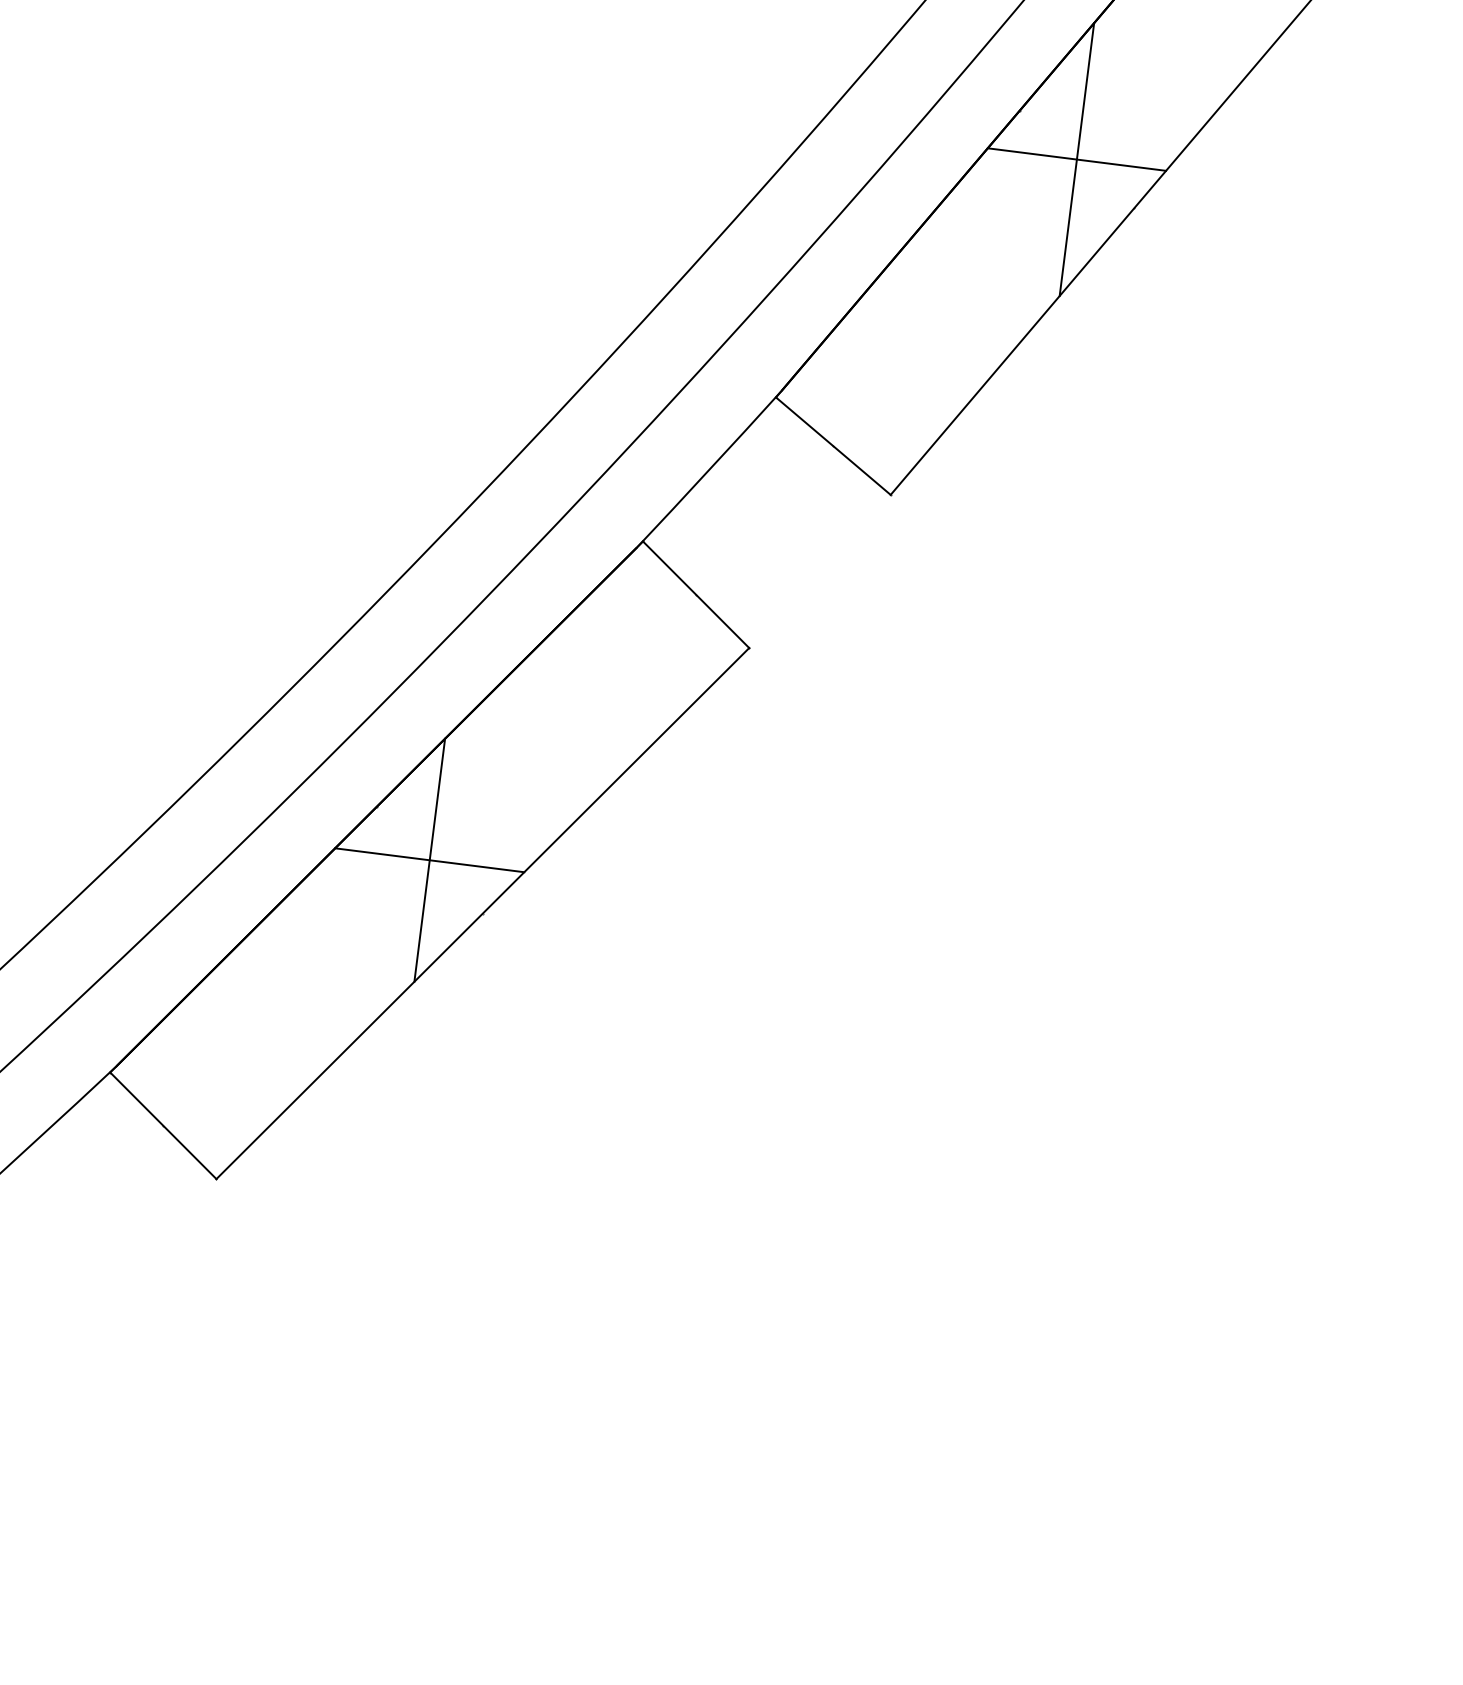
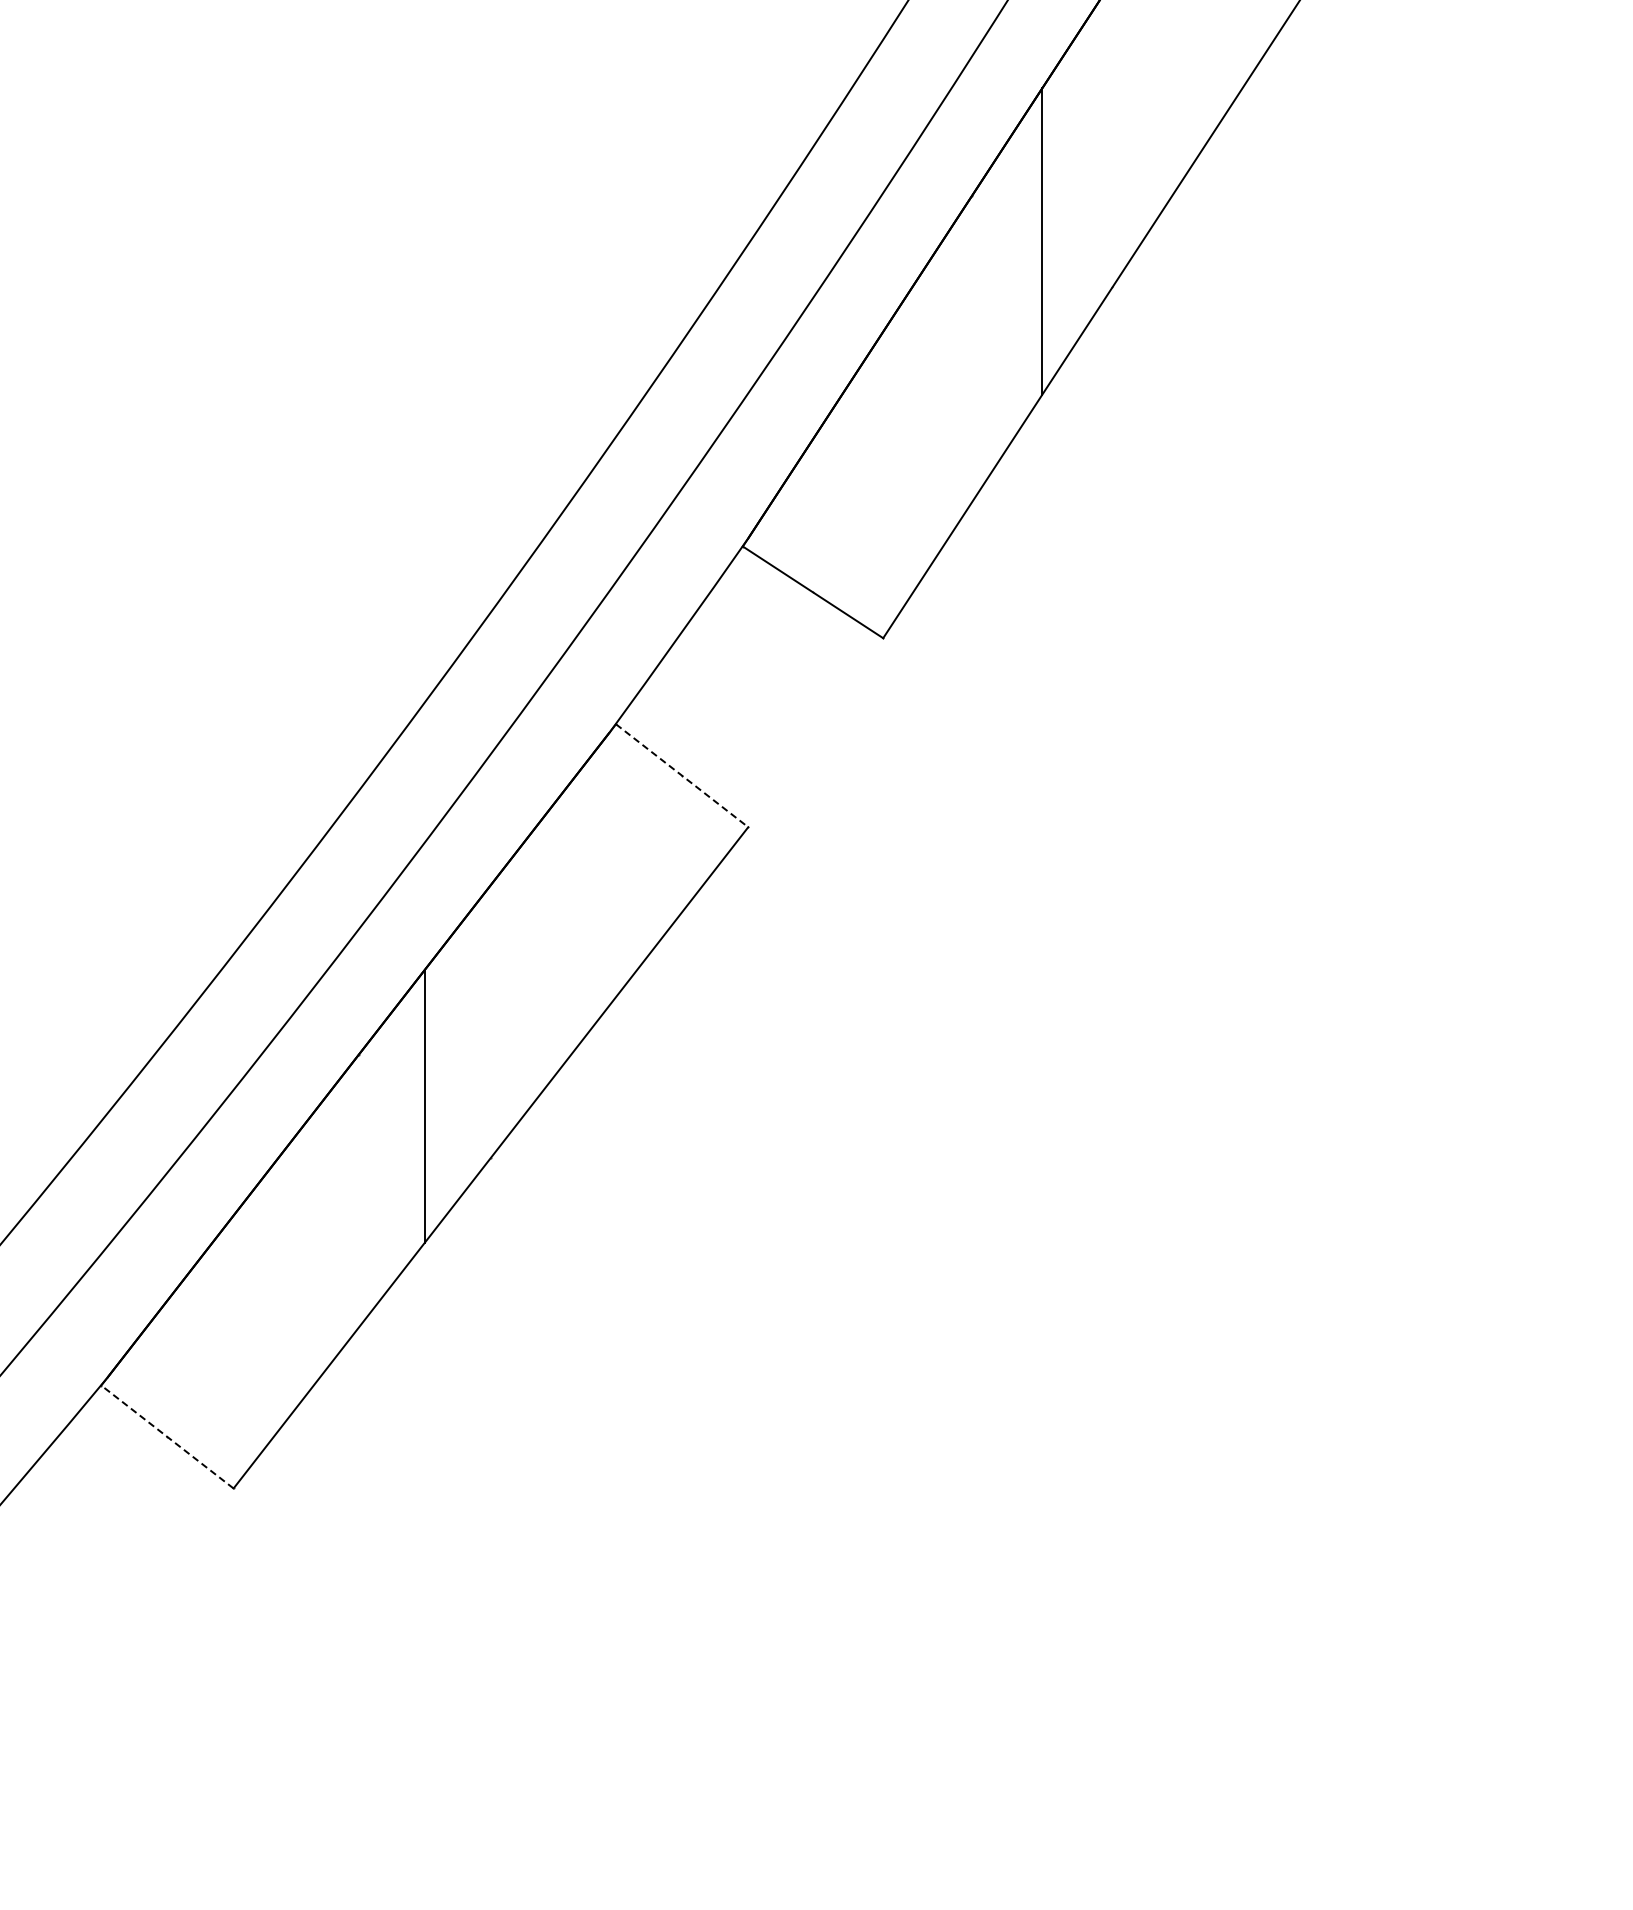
line: (1077, 159) -> (1042, 241), removed
line: (696, 594) -> (682, 775), solid -> dashed
line: (429, 860) -> (424, 1106), removed
line: (163, 1126) -> (167, 1437), solid -> dashed

